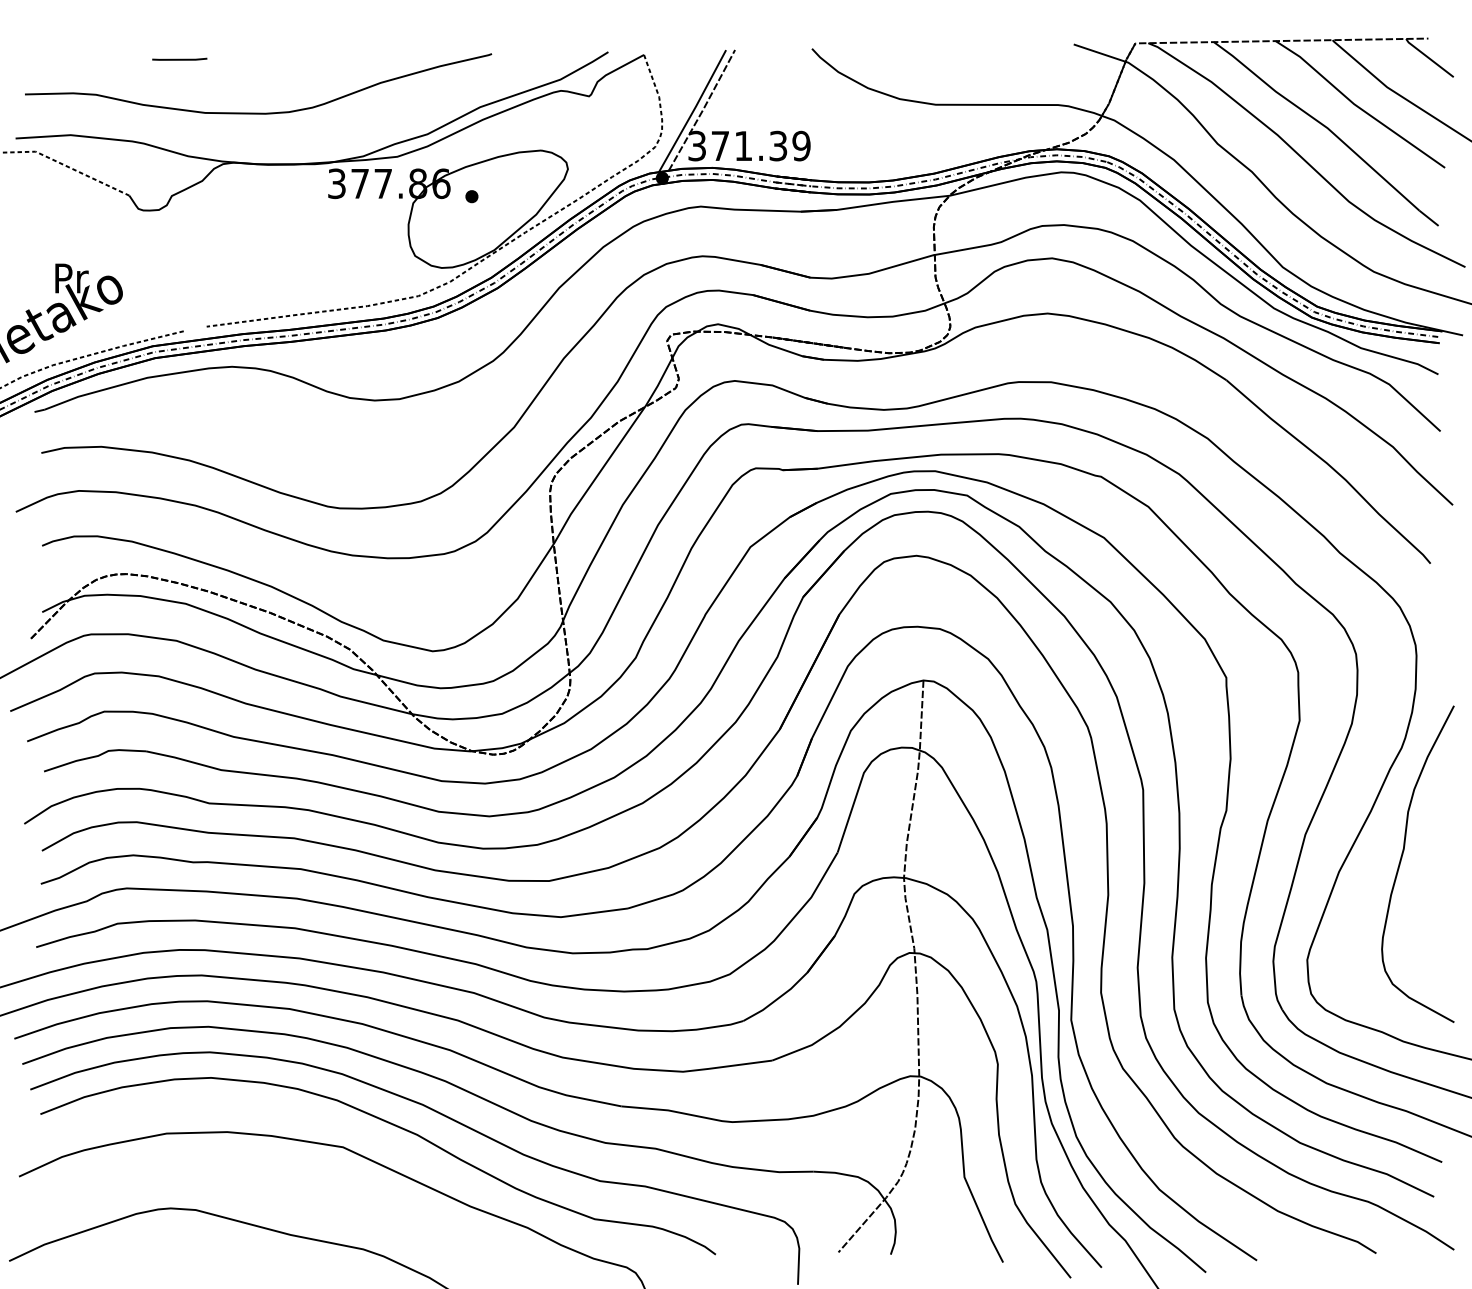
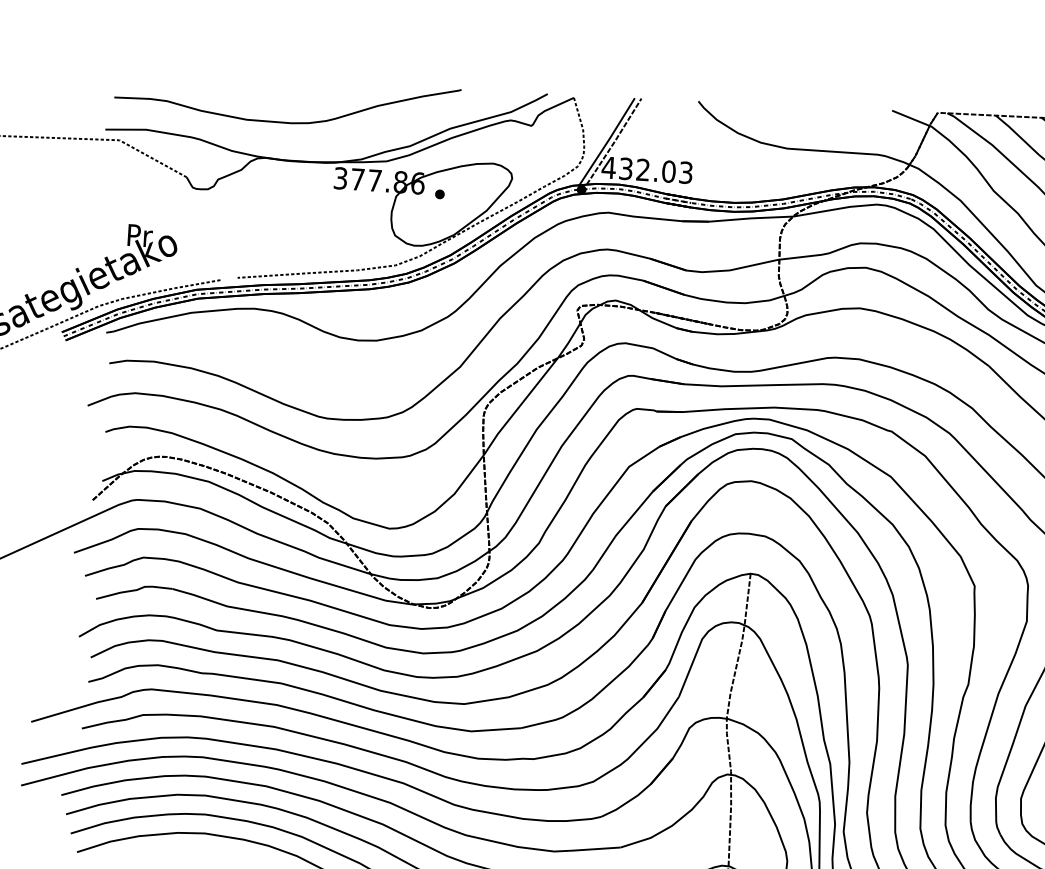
line: (179, 58) -> (230, 78), removed
text: (748, 145) -> (646, 169), 371.39 -> 432.03

